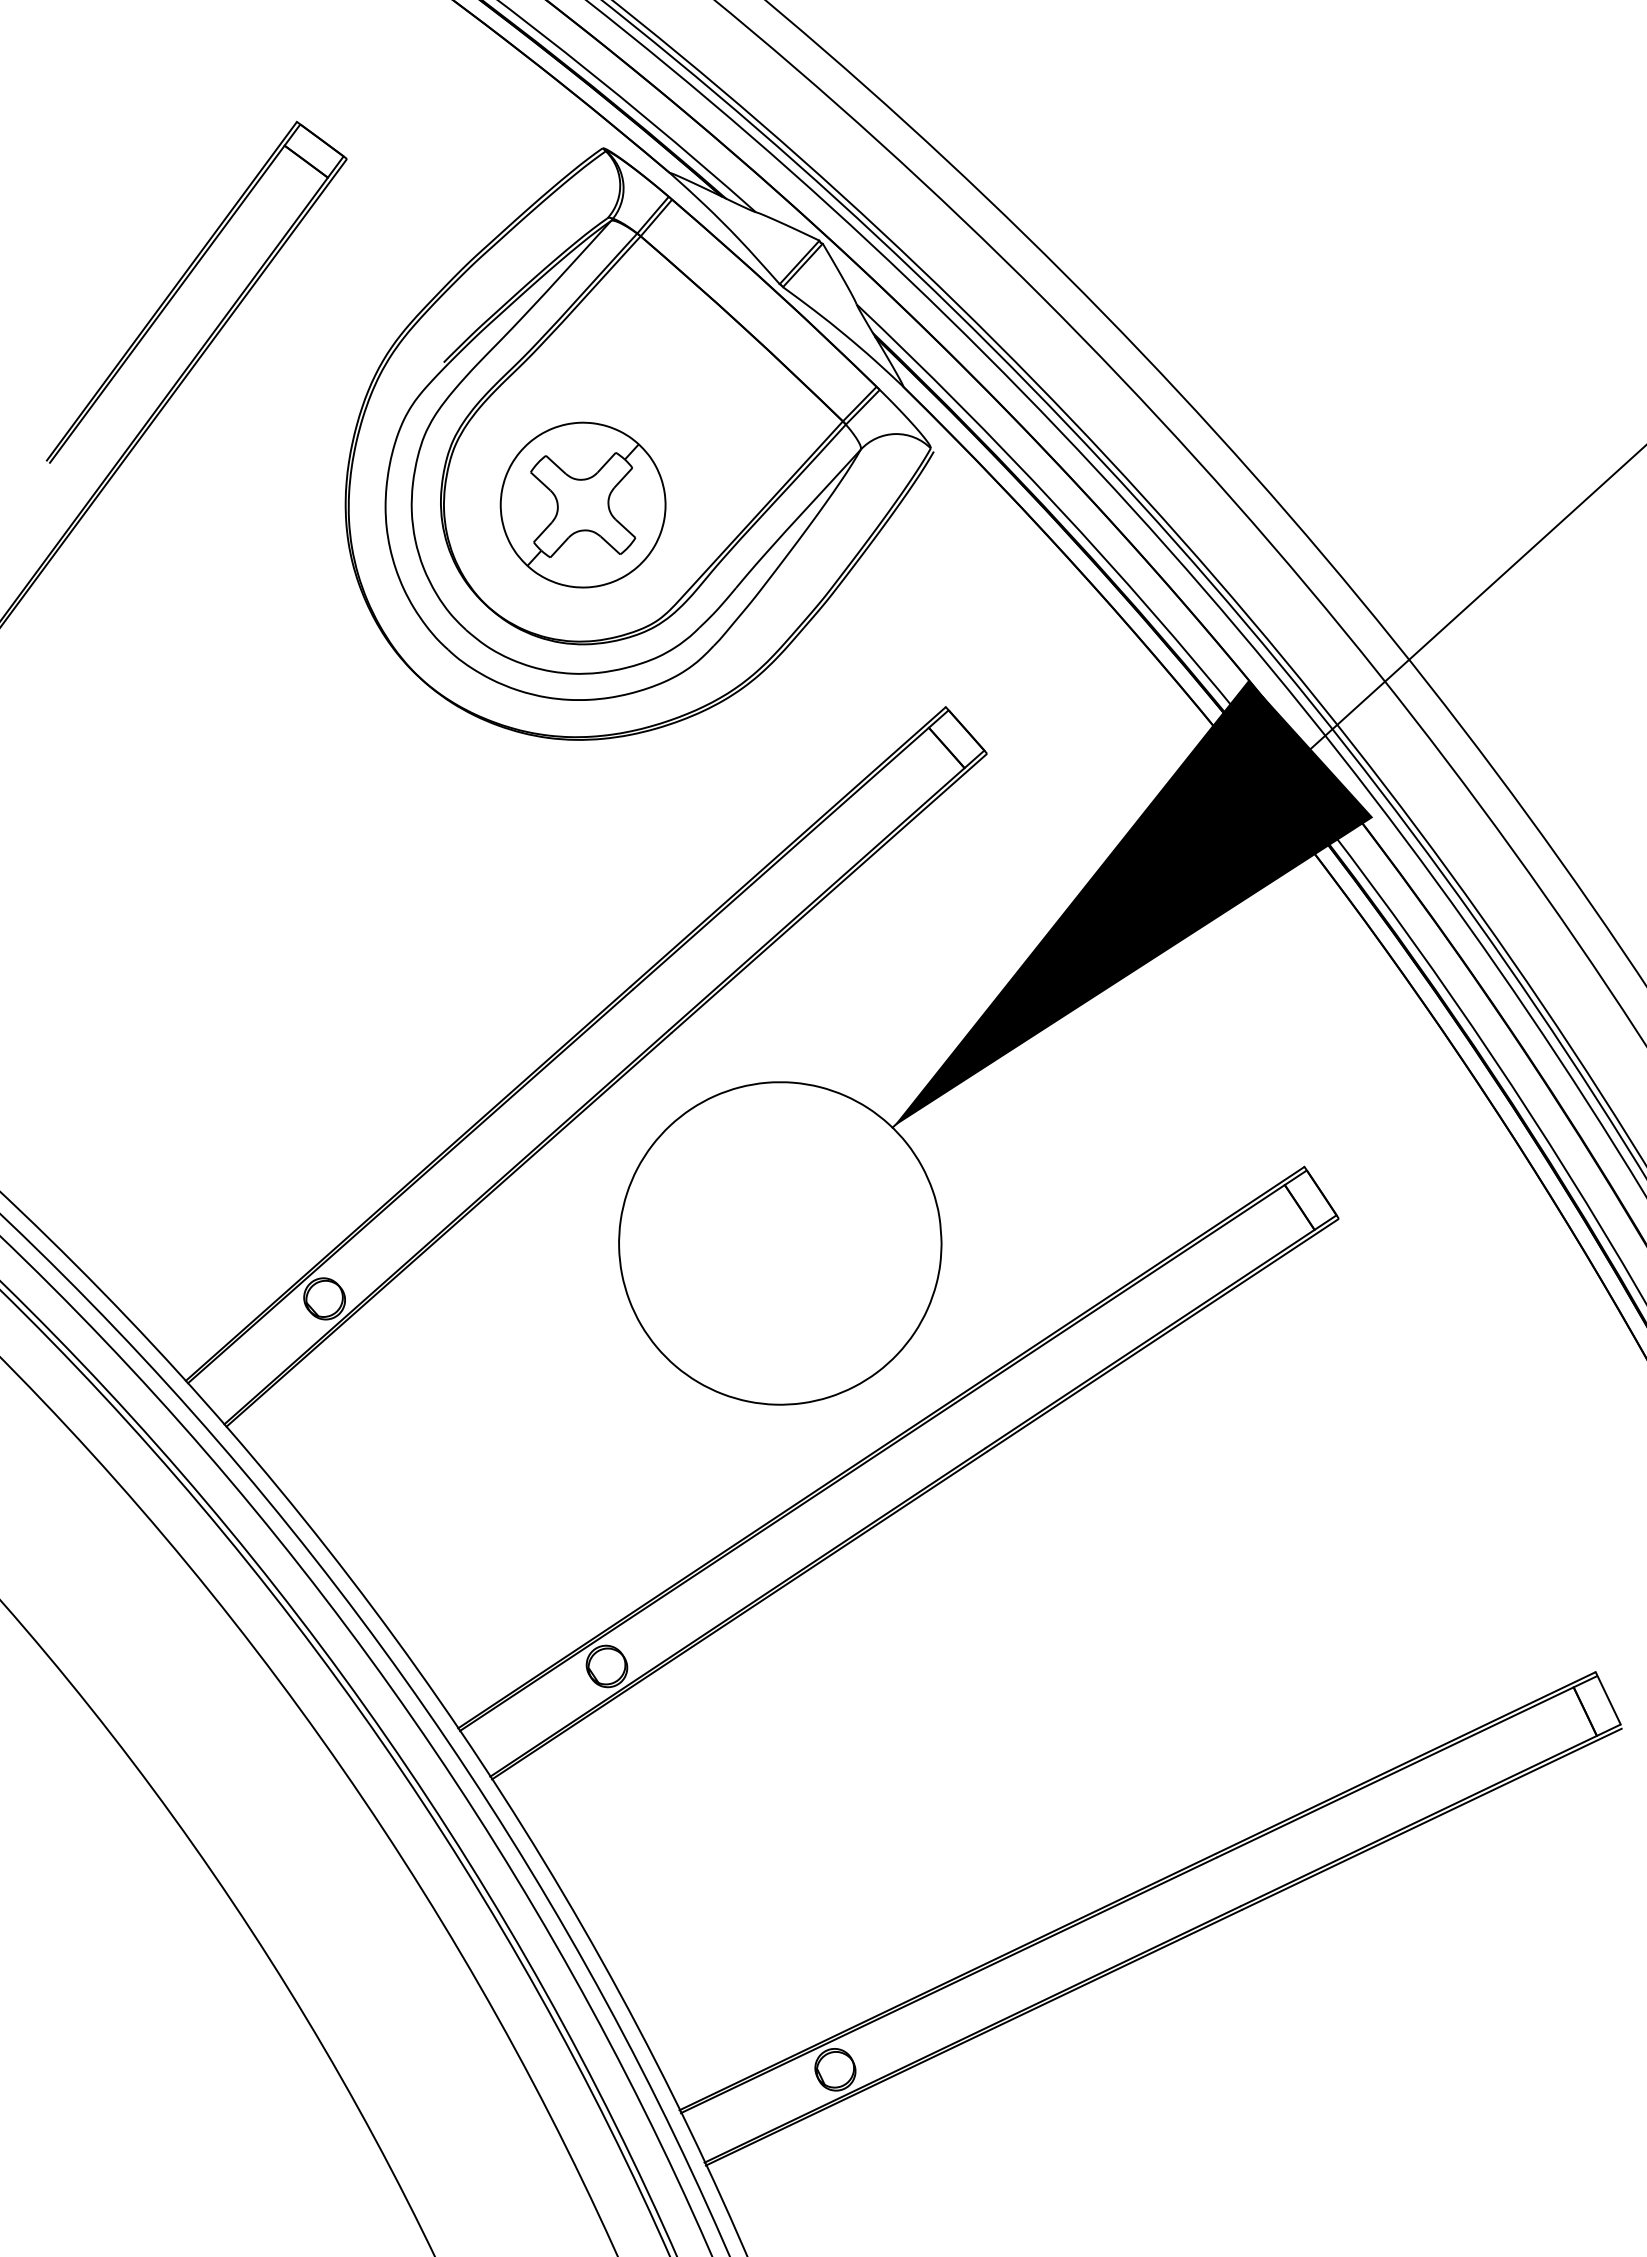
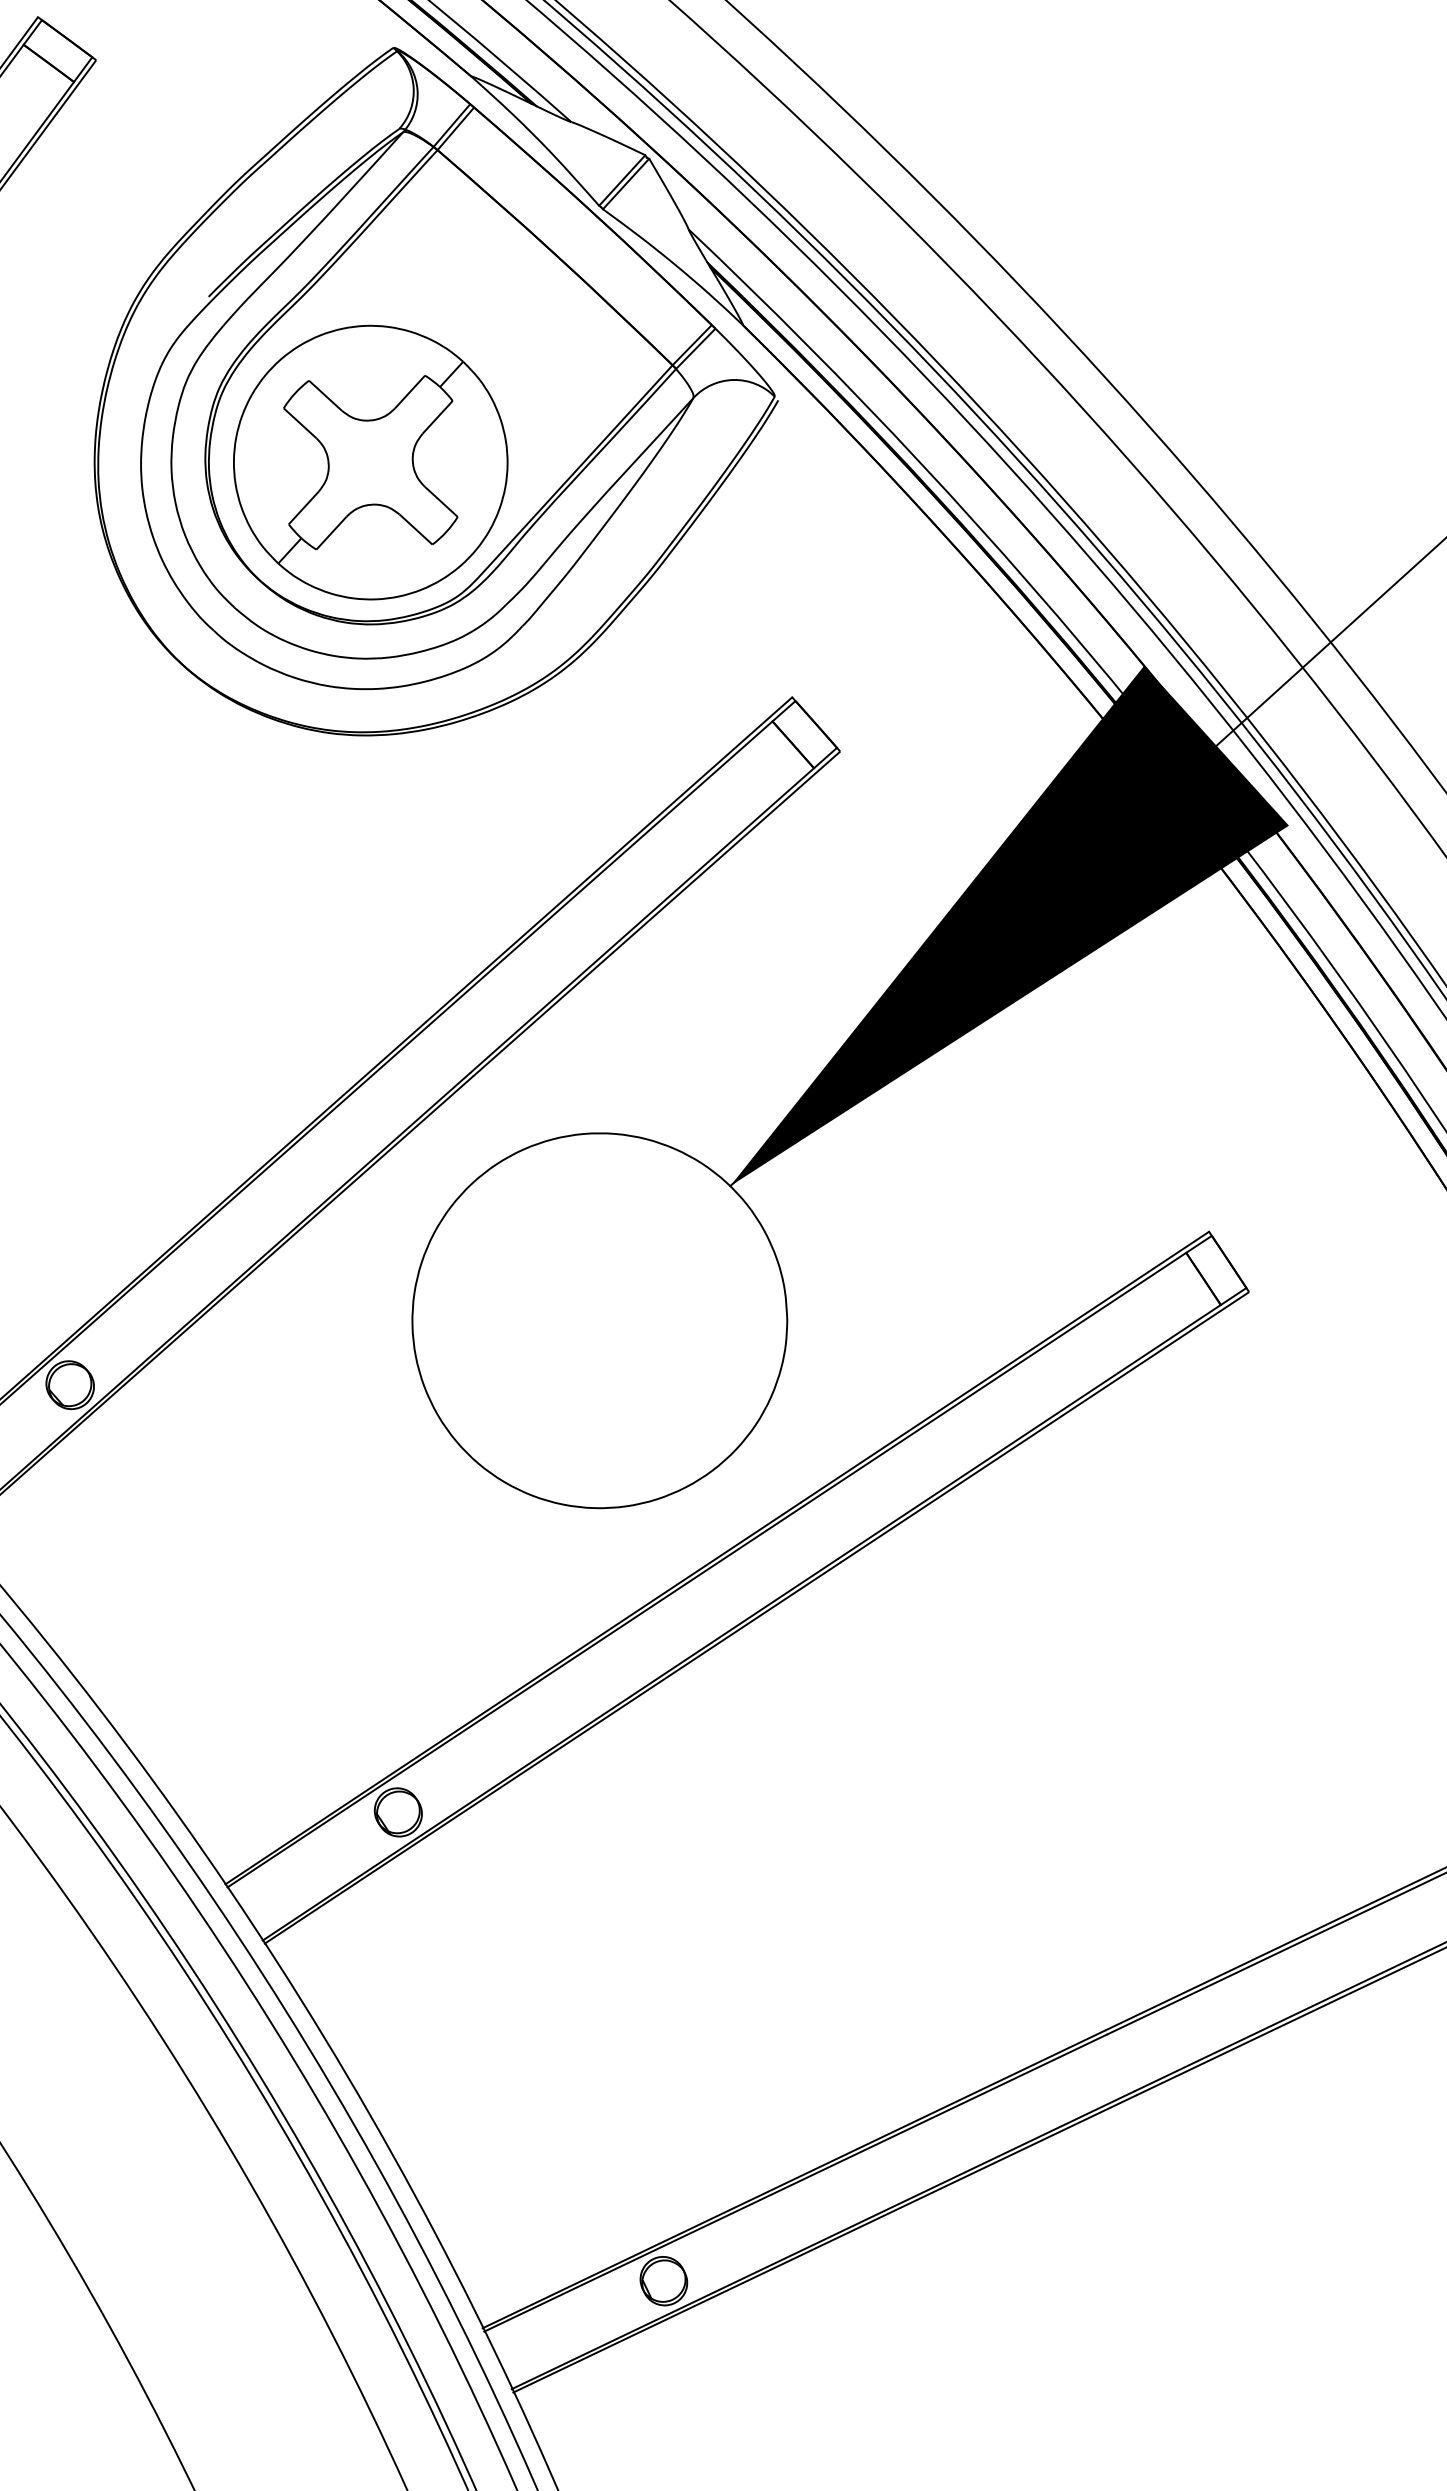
part: (582, 504) -> (369, 461), size x1.43

